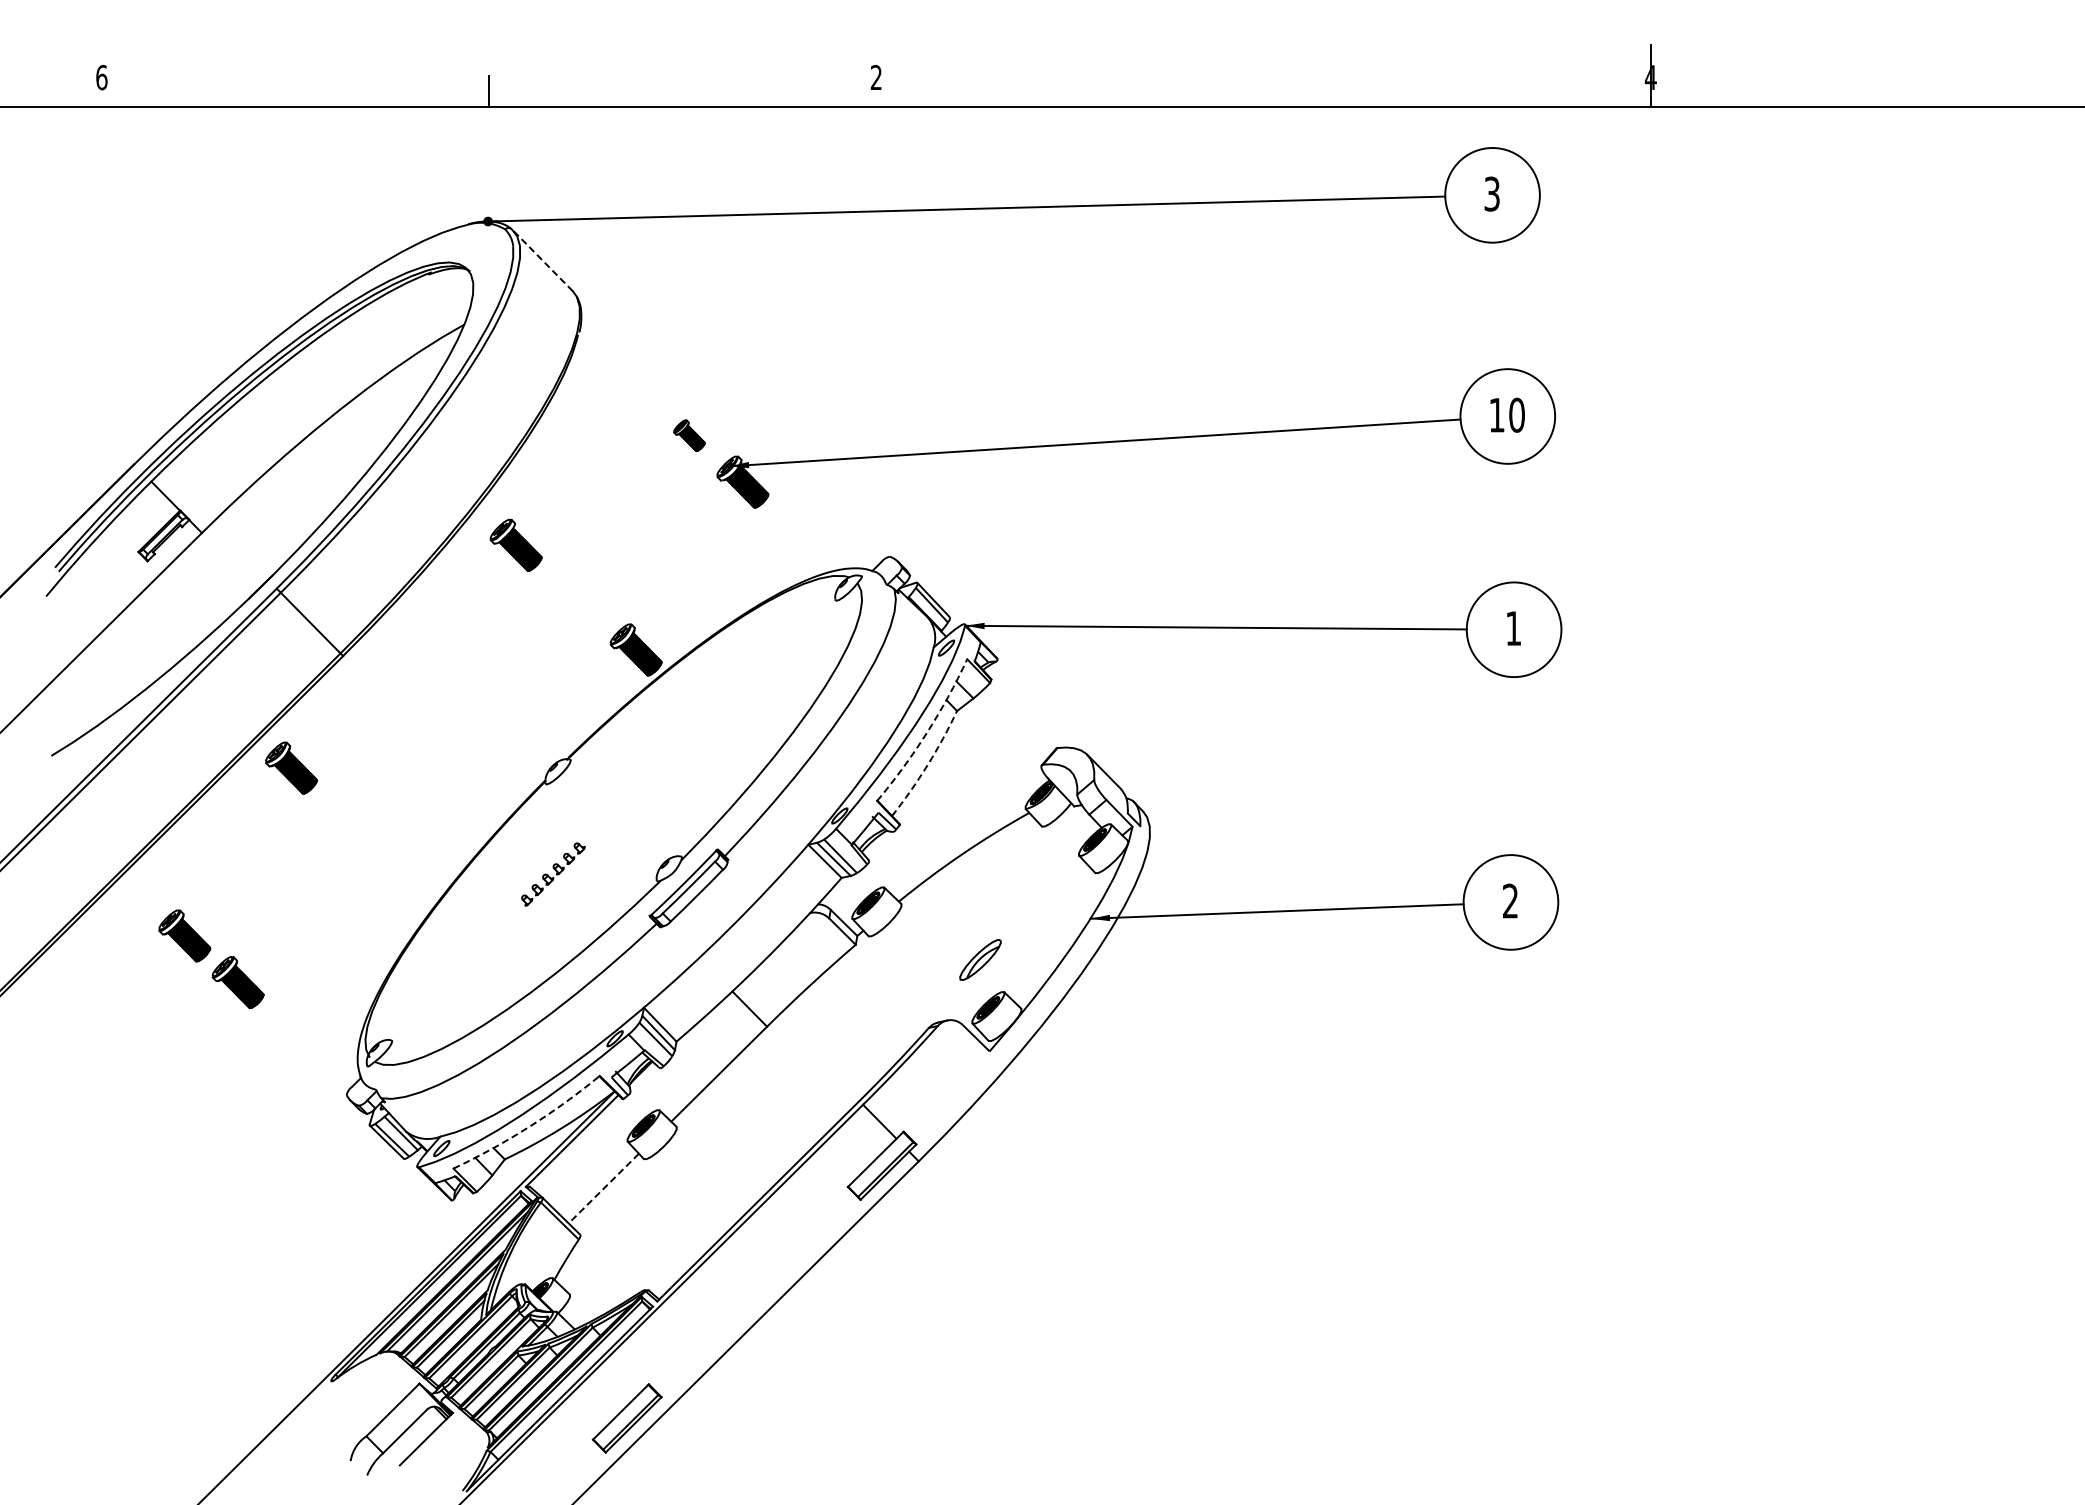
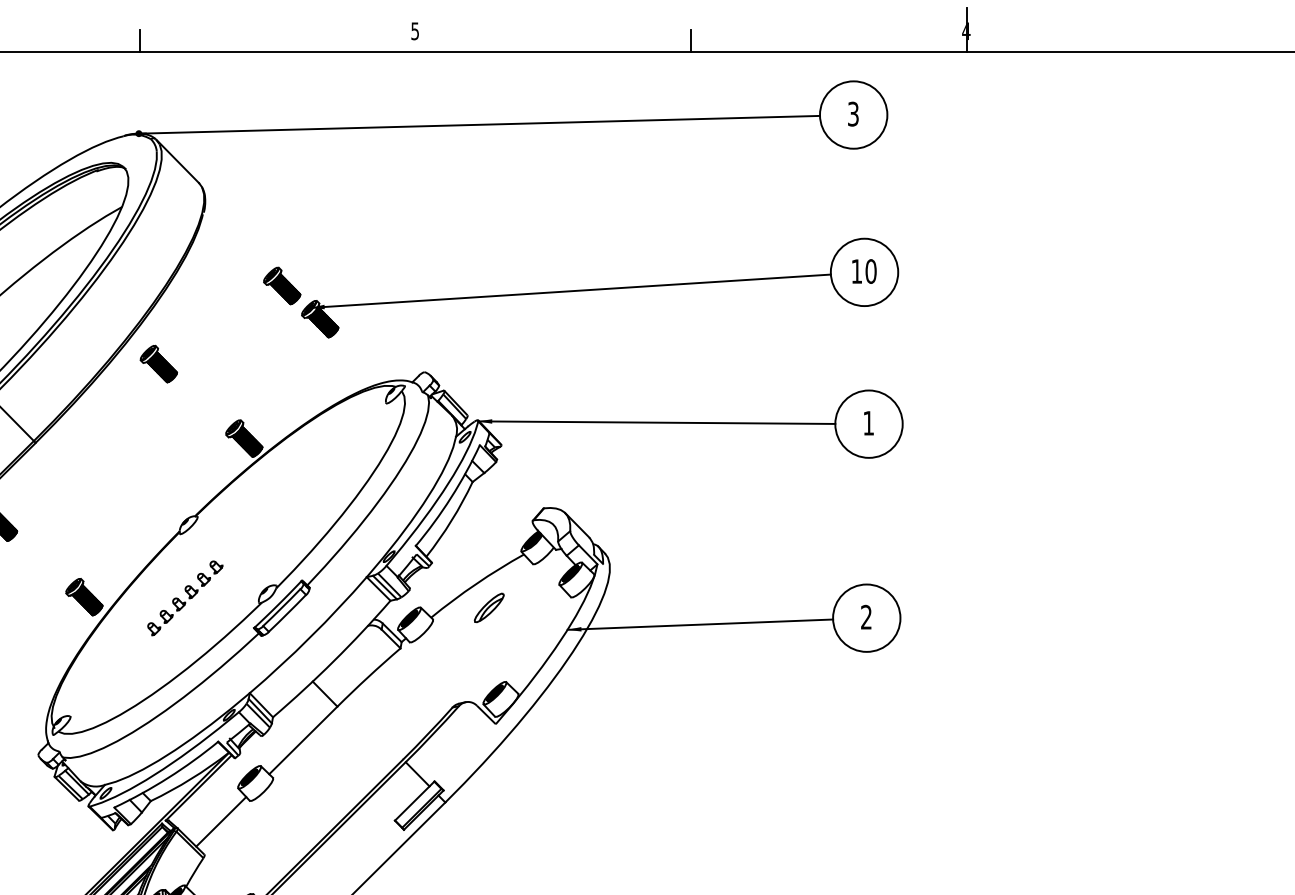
text: (875, 77) -> (414, 31), 2 -> 5
line: (1263, 90) -> (690, 40), added
line: (542, 260) -> (177, 161), dashed -> solid
part: (689, 435) -> (282, 285), size x1.67
arc: (926, 733) -> (450, 498), dashed -> solid
arc: (927, 765) -> (451, 520), dashed -> solid
part: (411, 872) -> (84, 596), added
part: (553, 874) -> (185, 598), size x1.67
part: (980, 959) -> (489, 607), moved
arc: (529, 1126) -> (168, 777), dashed -> solid
line: (603, 1188) -> (221, 821), dashed -> solid

